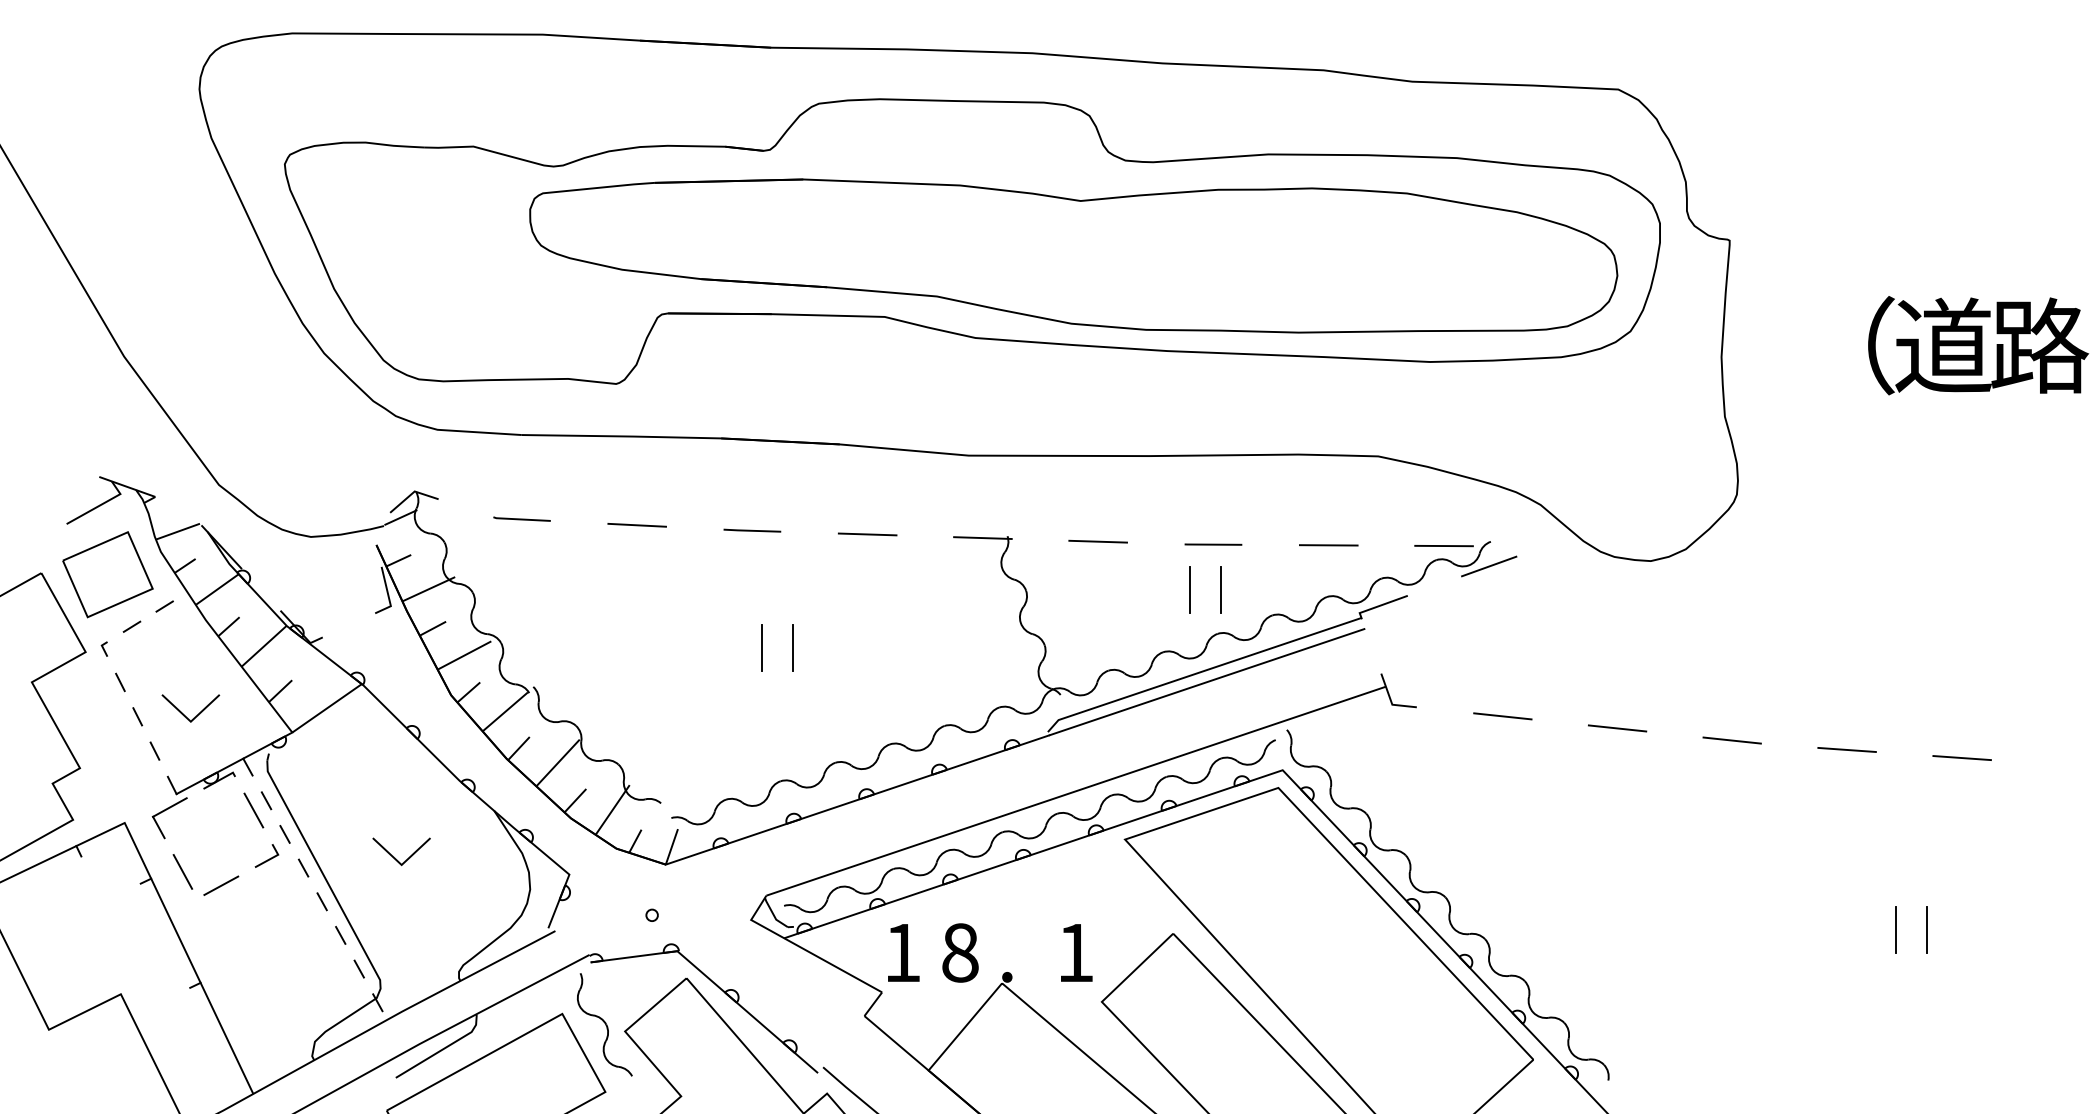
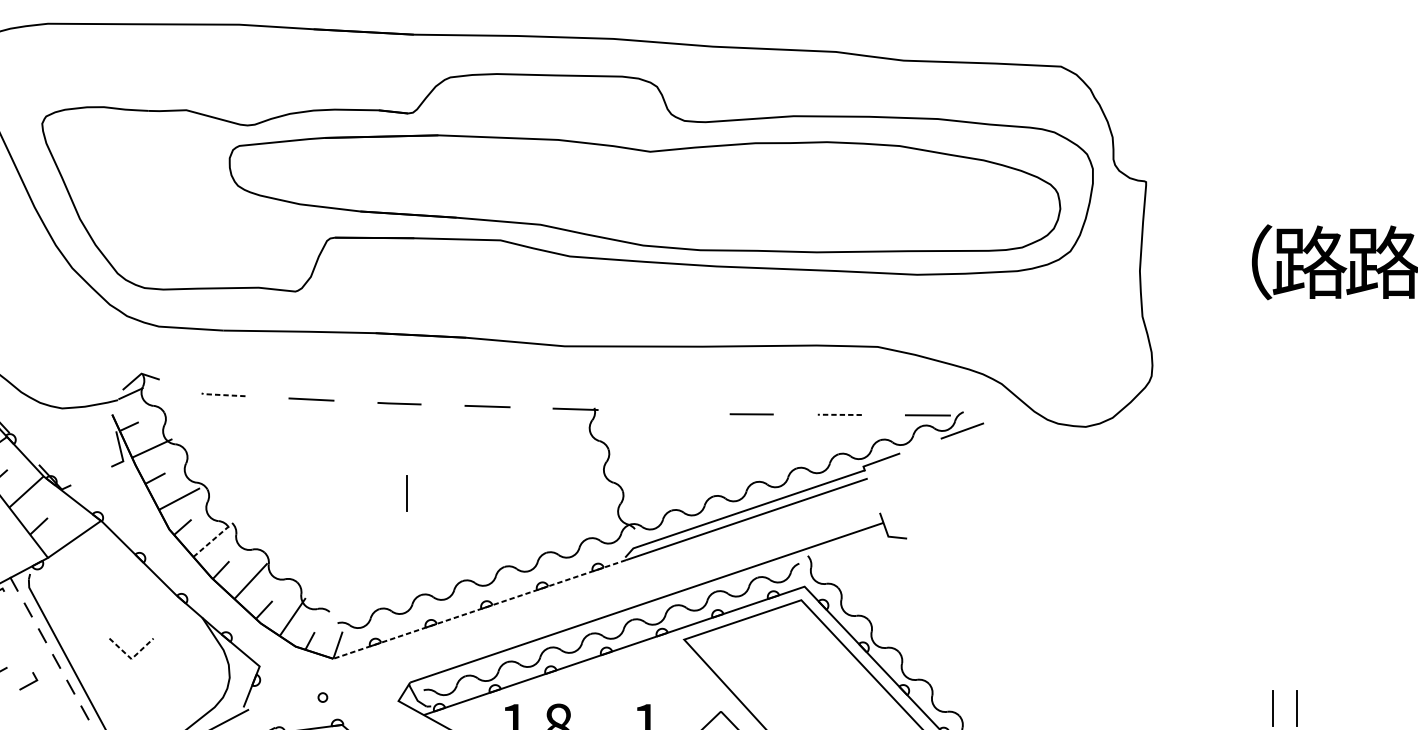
text: (1943, 345) -> (1309, 262), 道 -> 路
line: (521, 519) -> (223, 395), solid -> dashed
line: (1098, 541) -> (663, 411), removed
line: (1328, 545) -> (839, 414), solid -> dashed
line: (1190, 590) -> (734, 449), removed
line: (1221, 590) -> (757, 449), removed
line: (792, 648) -> (430, 493), removed
line: (505, 711) -> (210, 541), solid -> dashed
line: (1502, 716) -> (972, 545), removed
line: (1617, 728) -> (1060, 554), removed
line: (1731, 740) -> (1147, 563), removed
line: (1846, 749) -> (1235, 570), removed
line: (1961, 757) -> (1323, 576), removed
line: (856, 800) -> (479, 609), solid -> dashed
line: (253, 810) -> (18, 617), removed
line: (267, 859) -> (29, 683), moved
line: (401, 865) -> (131, 659), solid -> dashed

